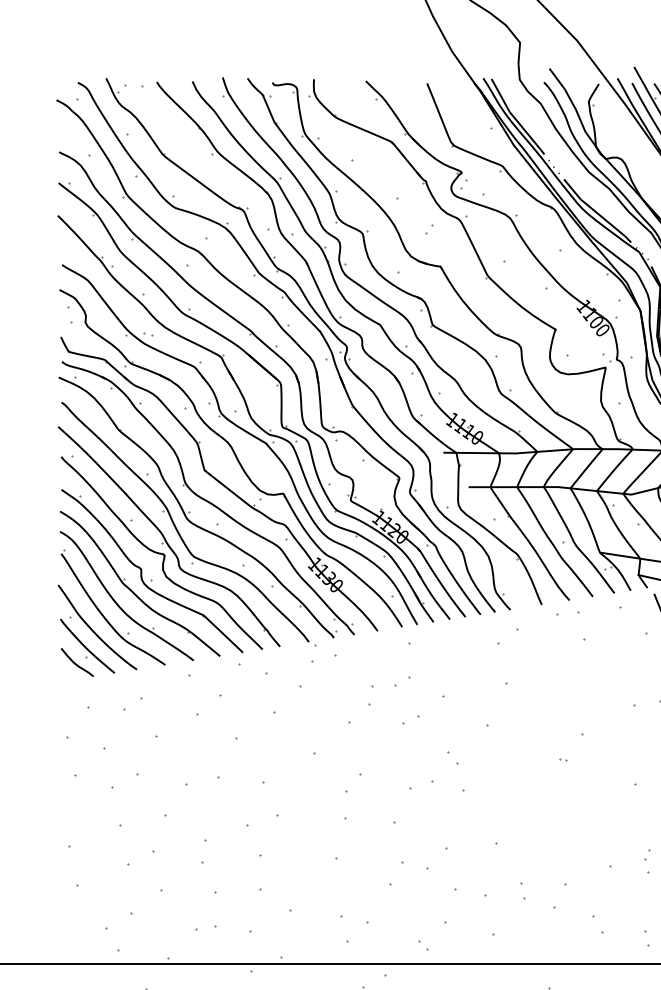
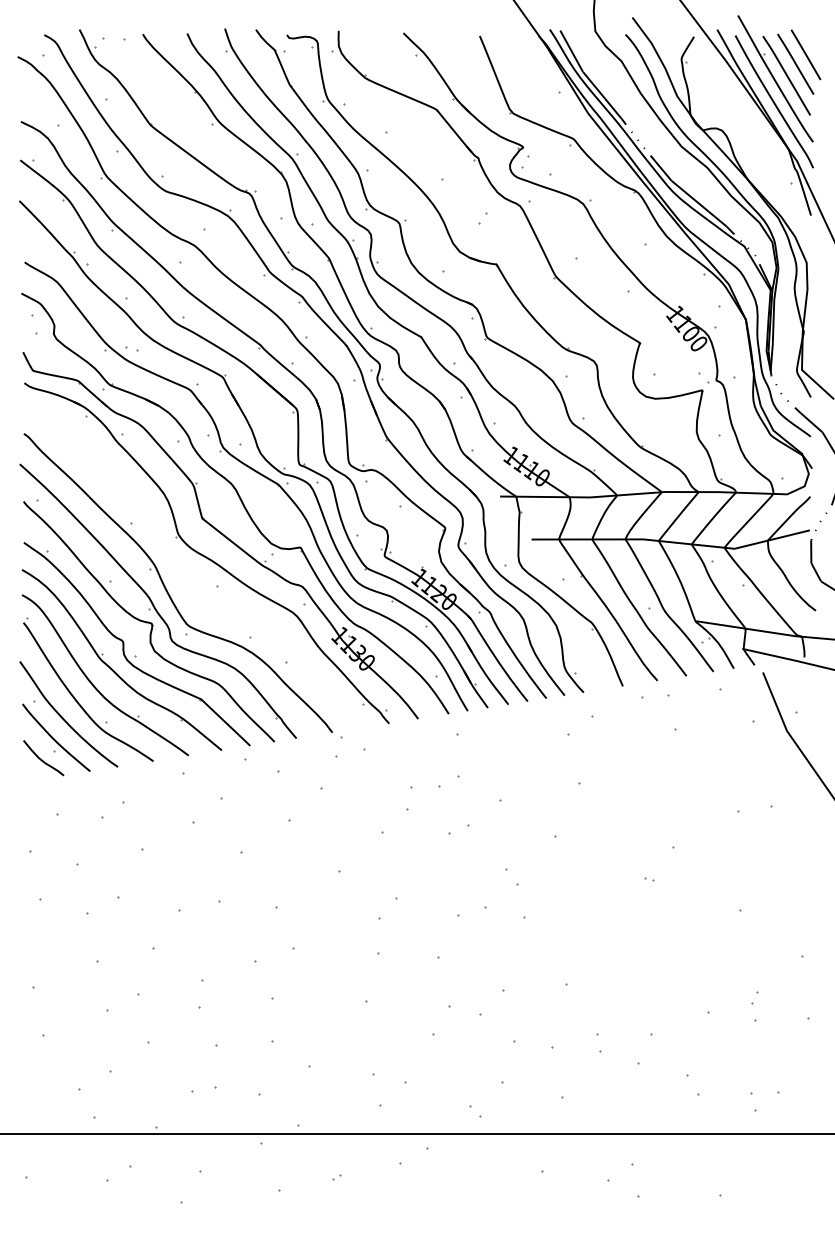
part: (190, 512) -> (184, 570), removed

